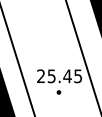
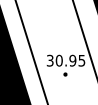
text: (54, 76) -> (61, 60), 25.45 -> 30.95

